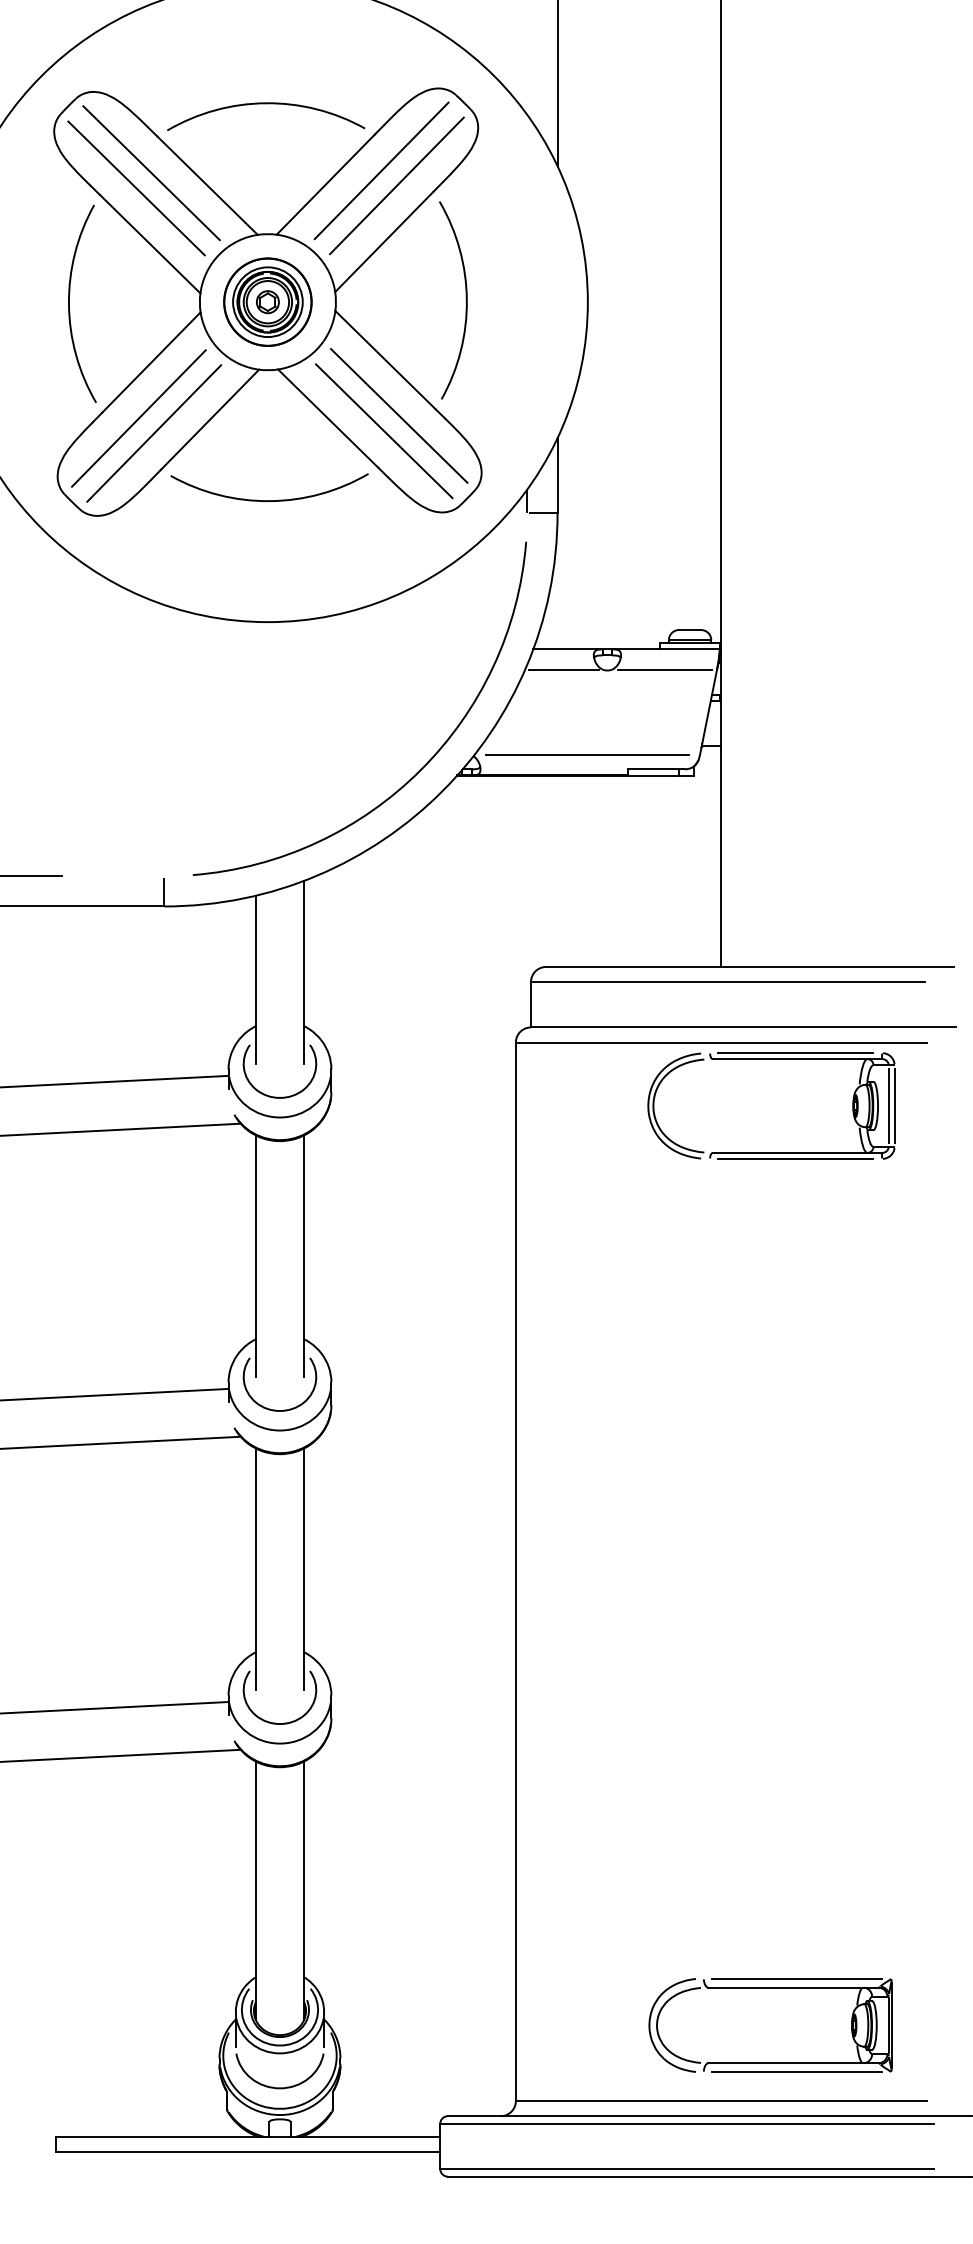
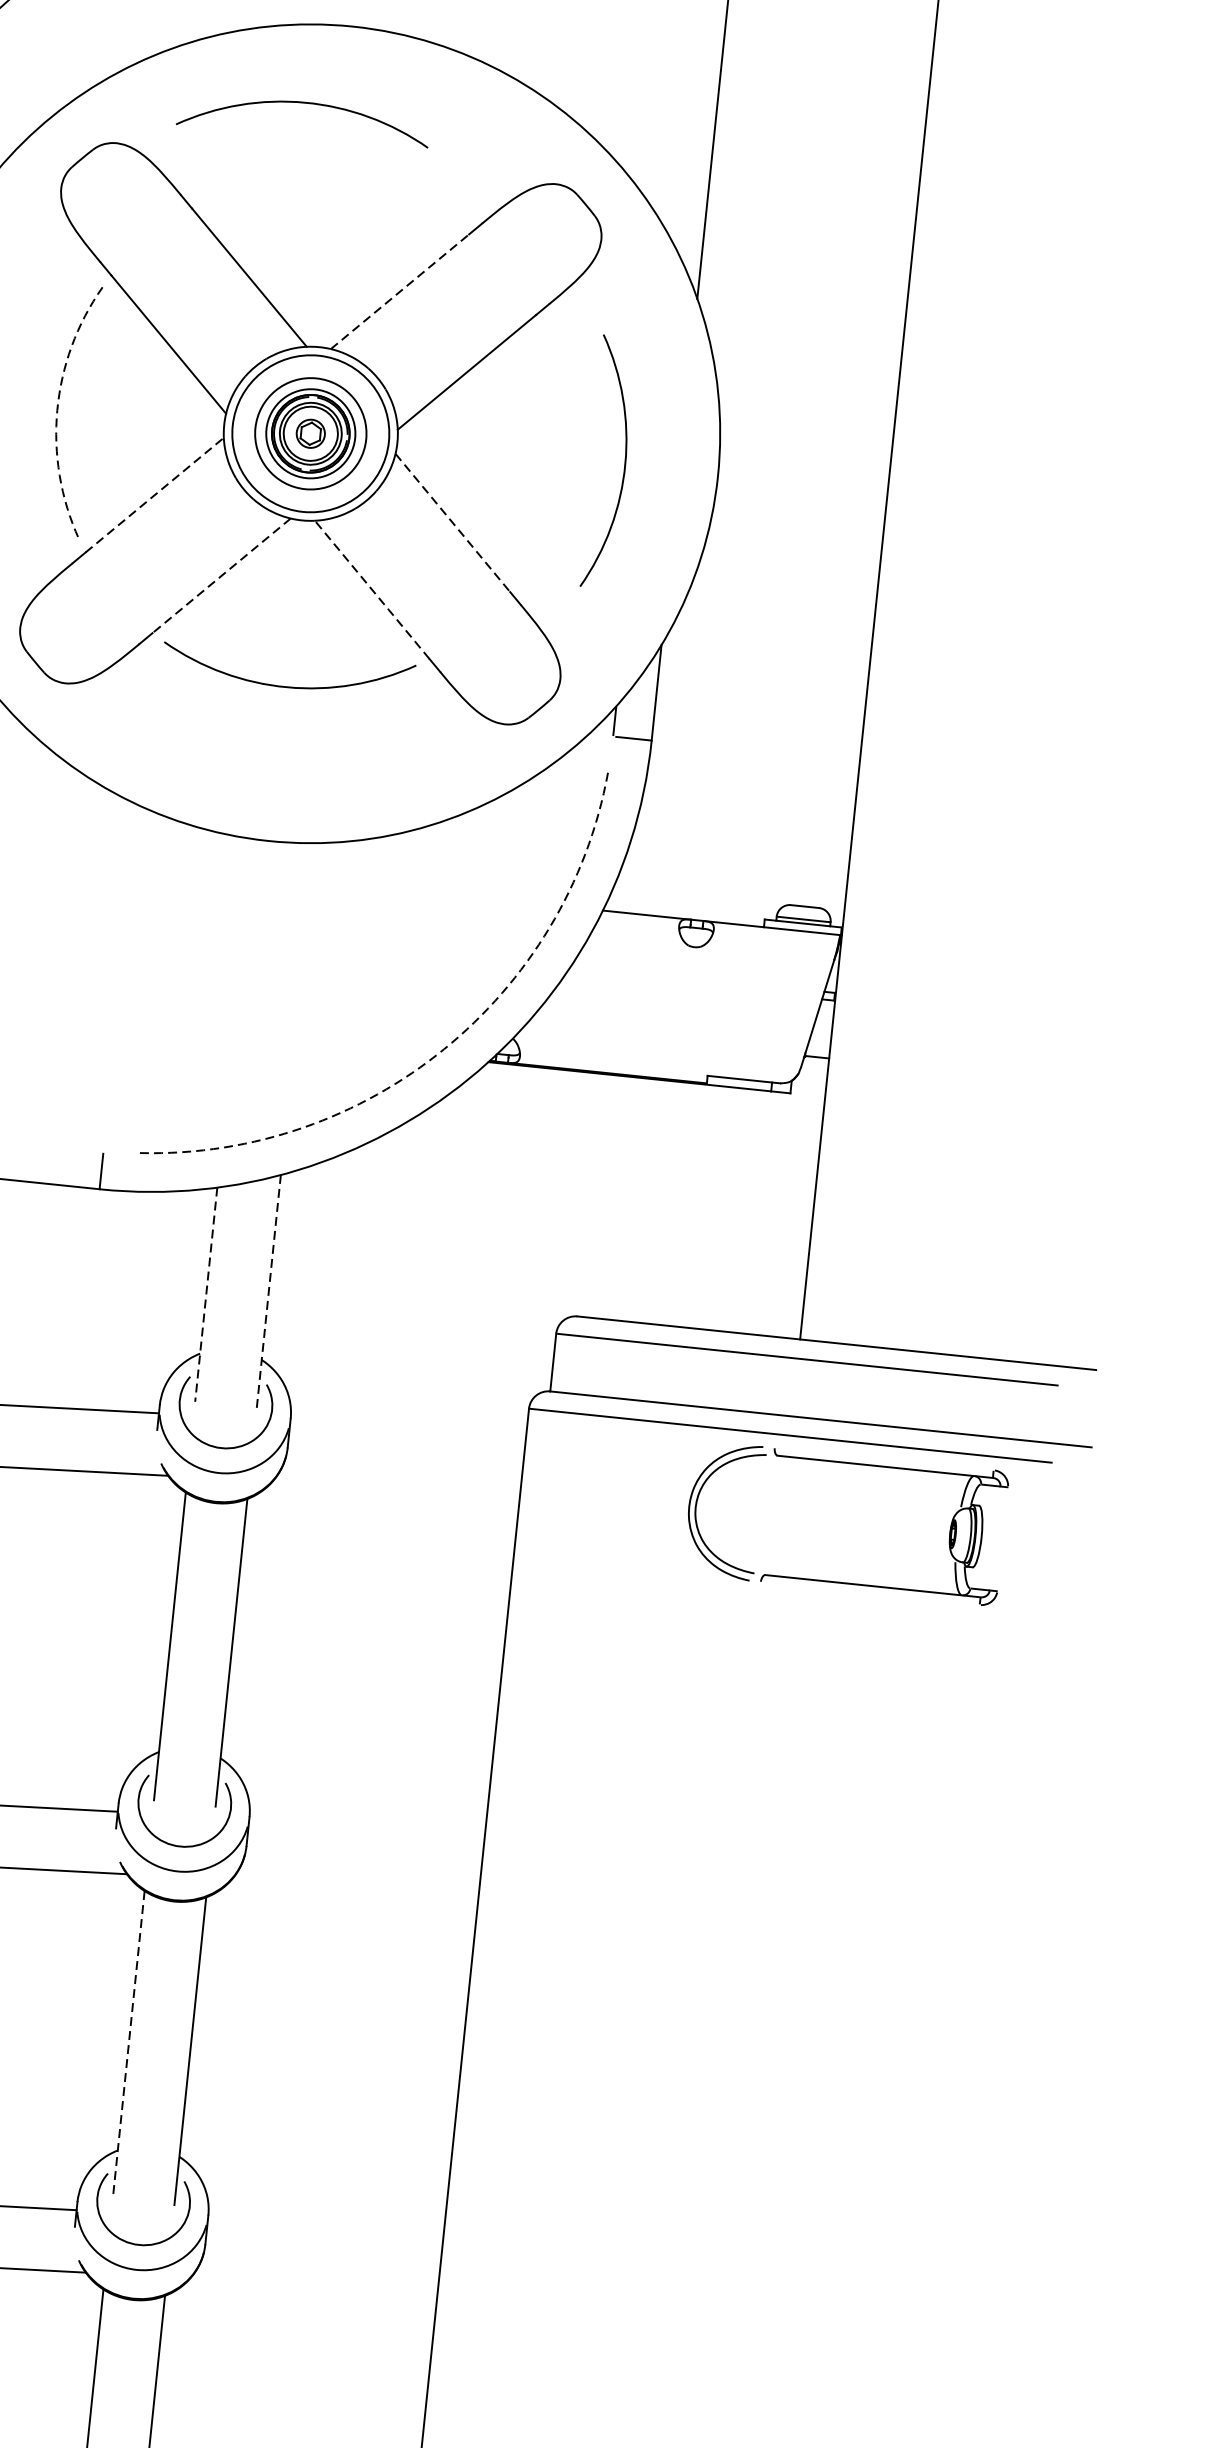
arc: (266, 104) -> (305, 104), moved
line: (381, 170) -> (472, 281), removed
line: (151, 173) -> (179, 254), removed
line: (326, 184) -> (400, 291), solid -> dashed
line: (396, 185) -> (489, 302), removed
line: (136, 188) -> (158, 271), removed
arc: (465, 300) -> (623, 463), moved
circle: (267, 302) -> (310, 434), size x1.4
arc: (68, 304) -> (56, 410), solid -> dashed
line: (385, 360) -> (452, 523), solid -> dashed
line: (151, 362) -> (154, 495), solid -> dashed
line: (398, 415) -> (462, 595), removed
line: (138, 418) -> (130, 564), removed
line: (327, 418) -> (371, 589), solid -> dashed
line: (209, 420) -> (220, 576), solid -> dashed
line: (383, 431) -> (440, 613), removed
line: (154, 433) -> (149, 585), removed
line: (563, 669) -> (638, 940), removed
line: (664, 669) -> (767, 953), removed
line: (586, 755) -> (656, 1052), removed
arc: (421, 769) -> (444, 1048), solid -> dashed
line: (304, 972) -> (269, 1291), solid -> dashed
line: (255, 980) -> (205, 1295), solid -> dashed
line: (795, 1053) -> (883, 1459), removed
line: (888, 1105) -> (995, 1537), removed
line: (894, 1105) -> (1002, 1538), removed
line: (795, 1158) -> (869, 1593), removed
line: (255, 1569) -> (128, 2045), solid -> dashed

